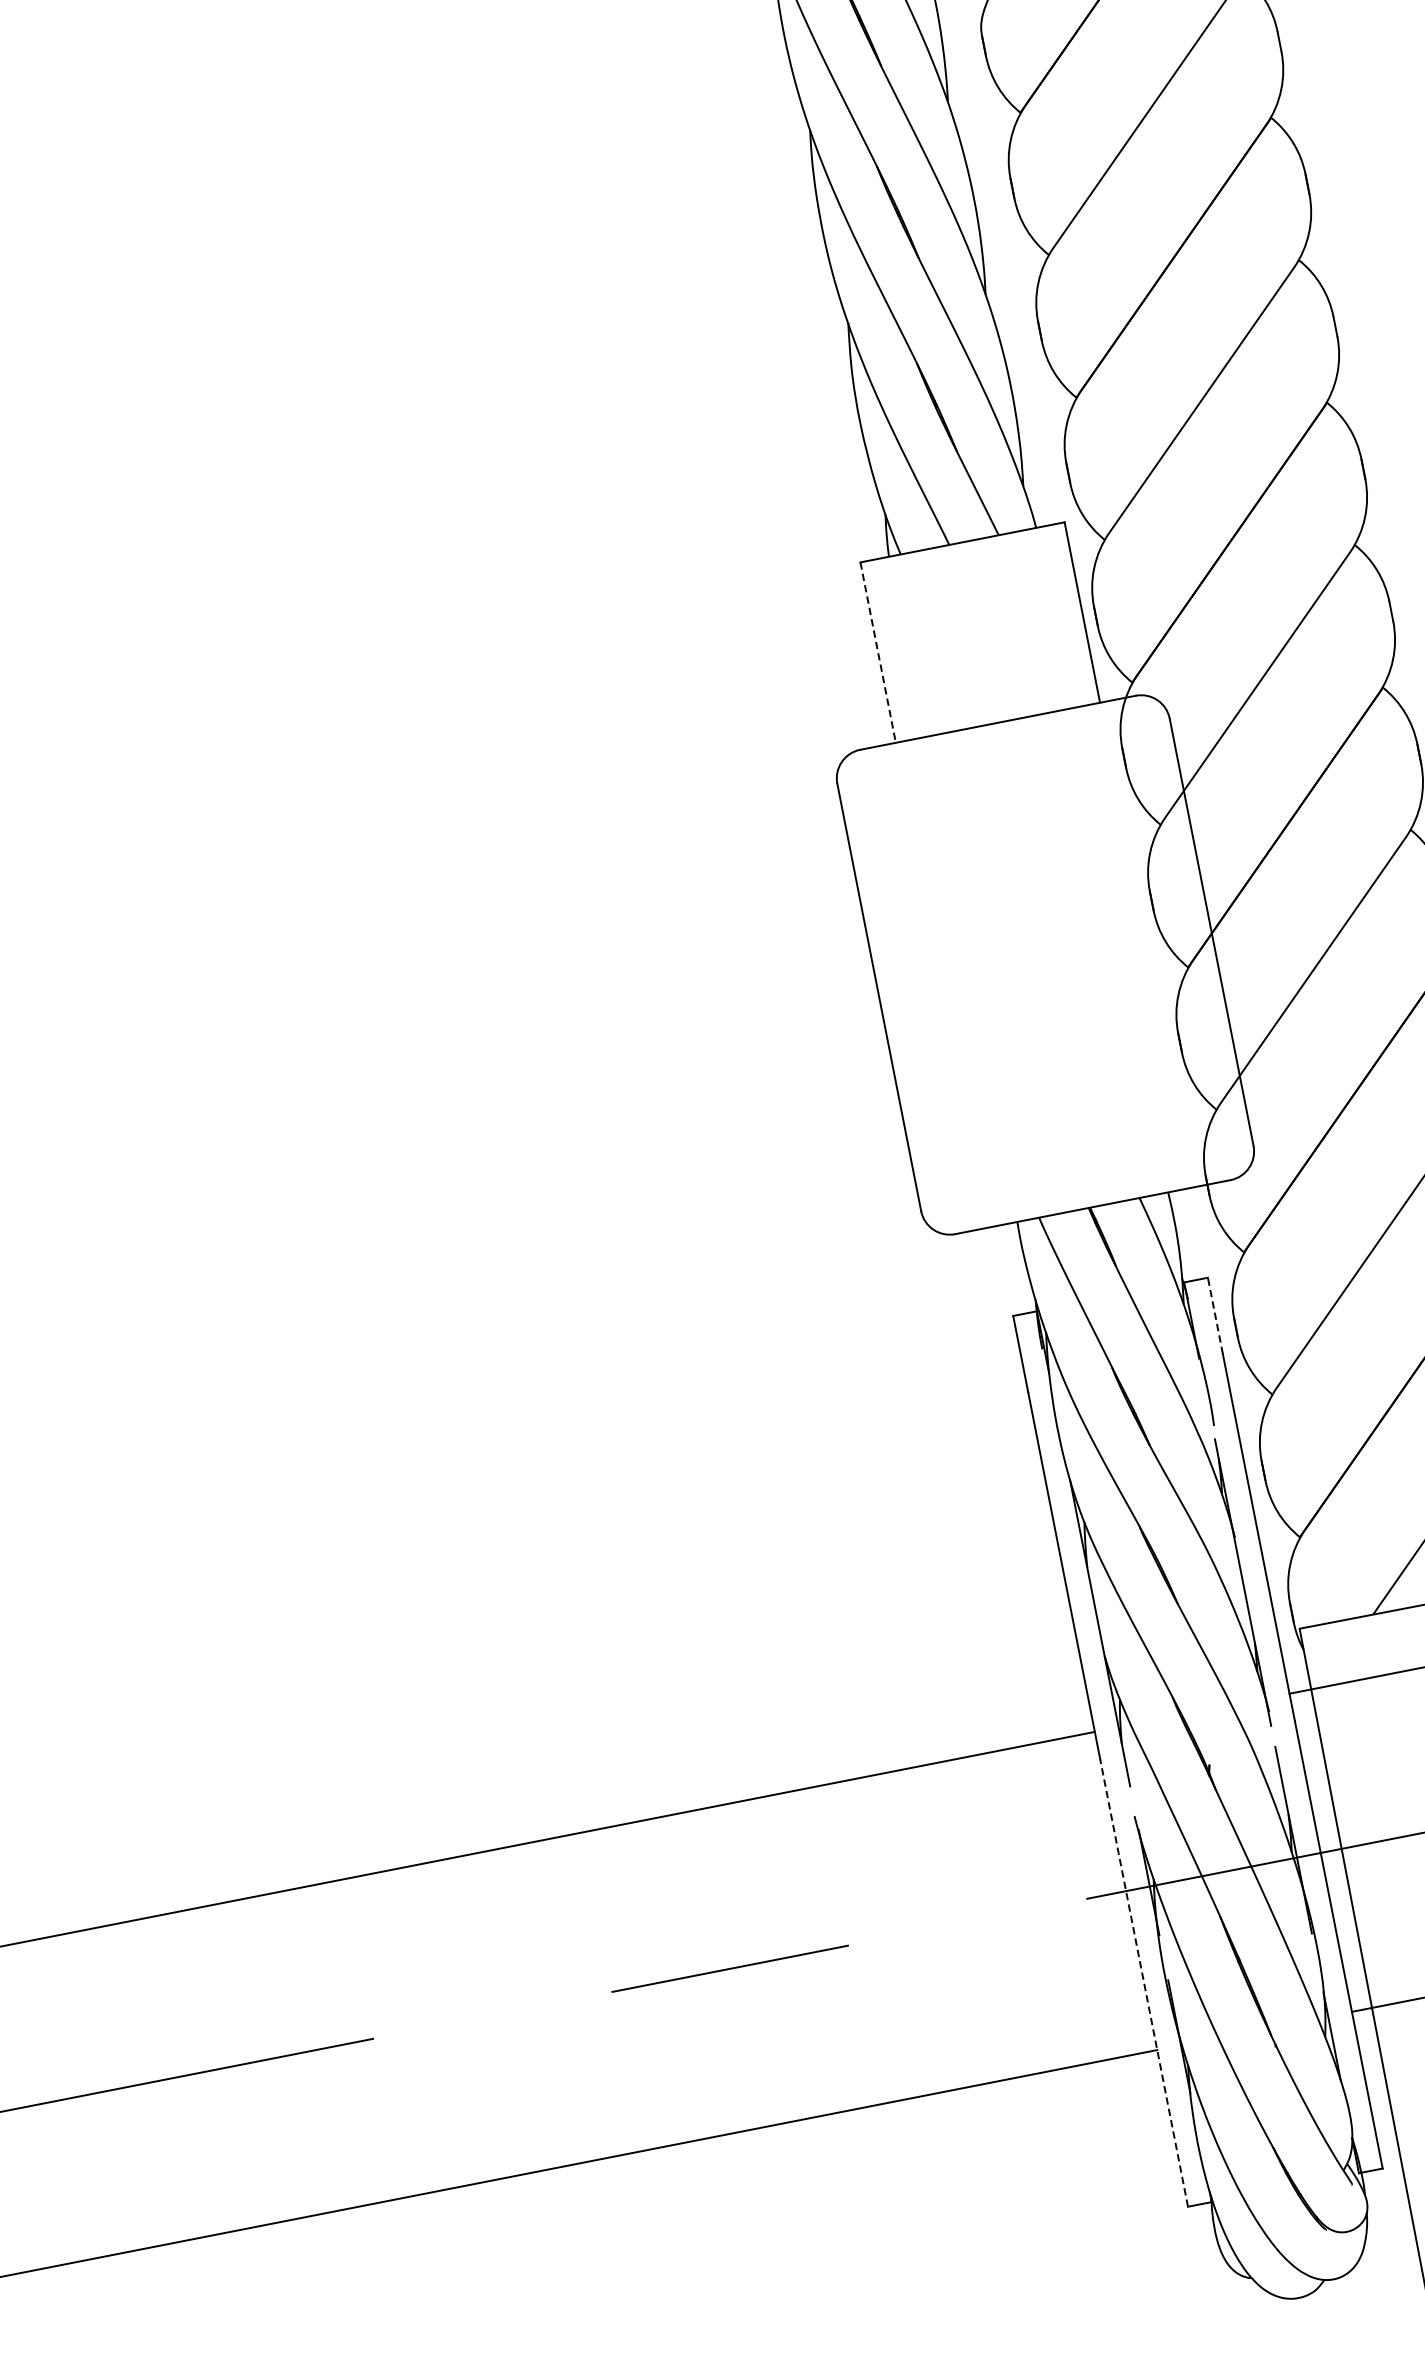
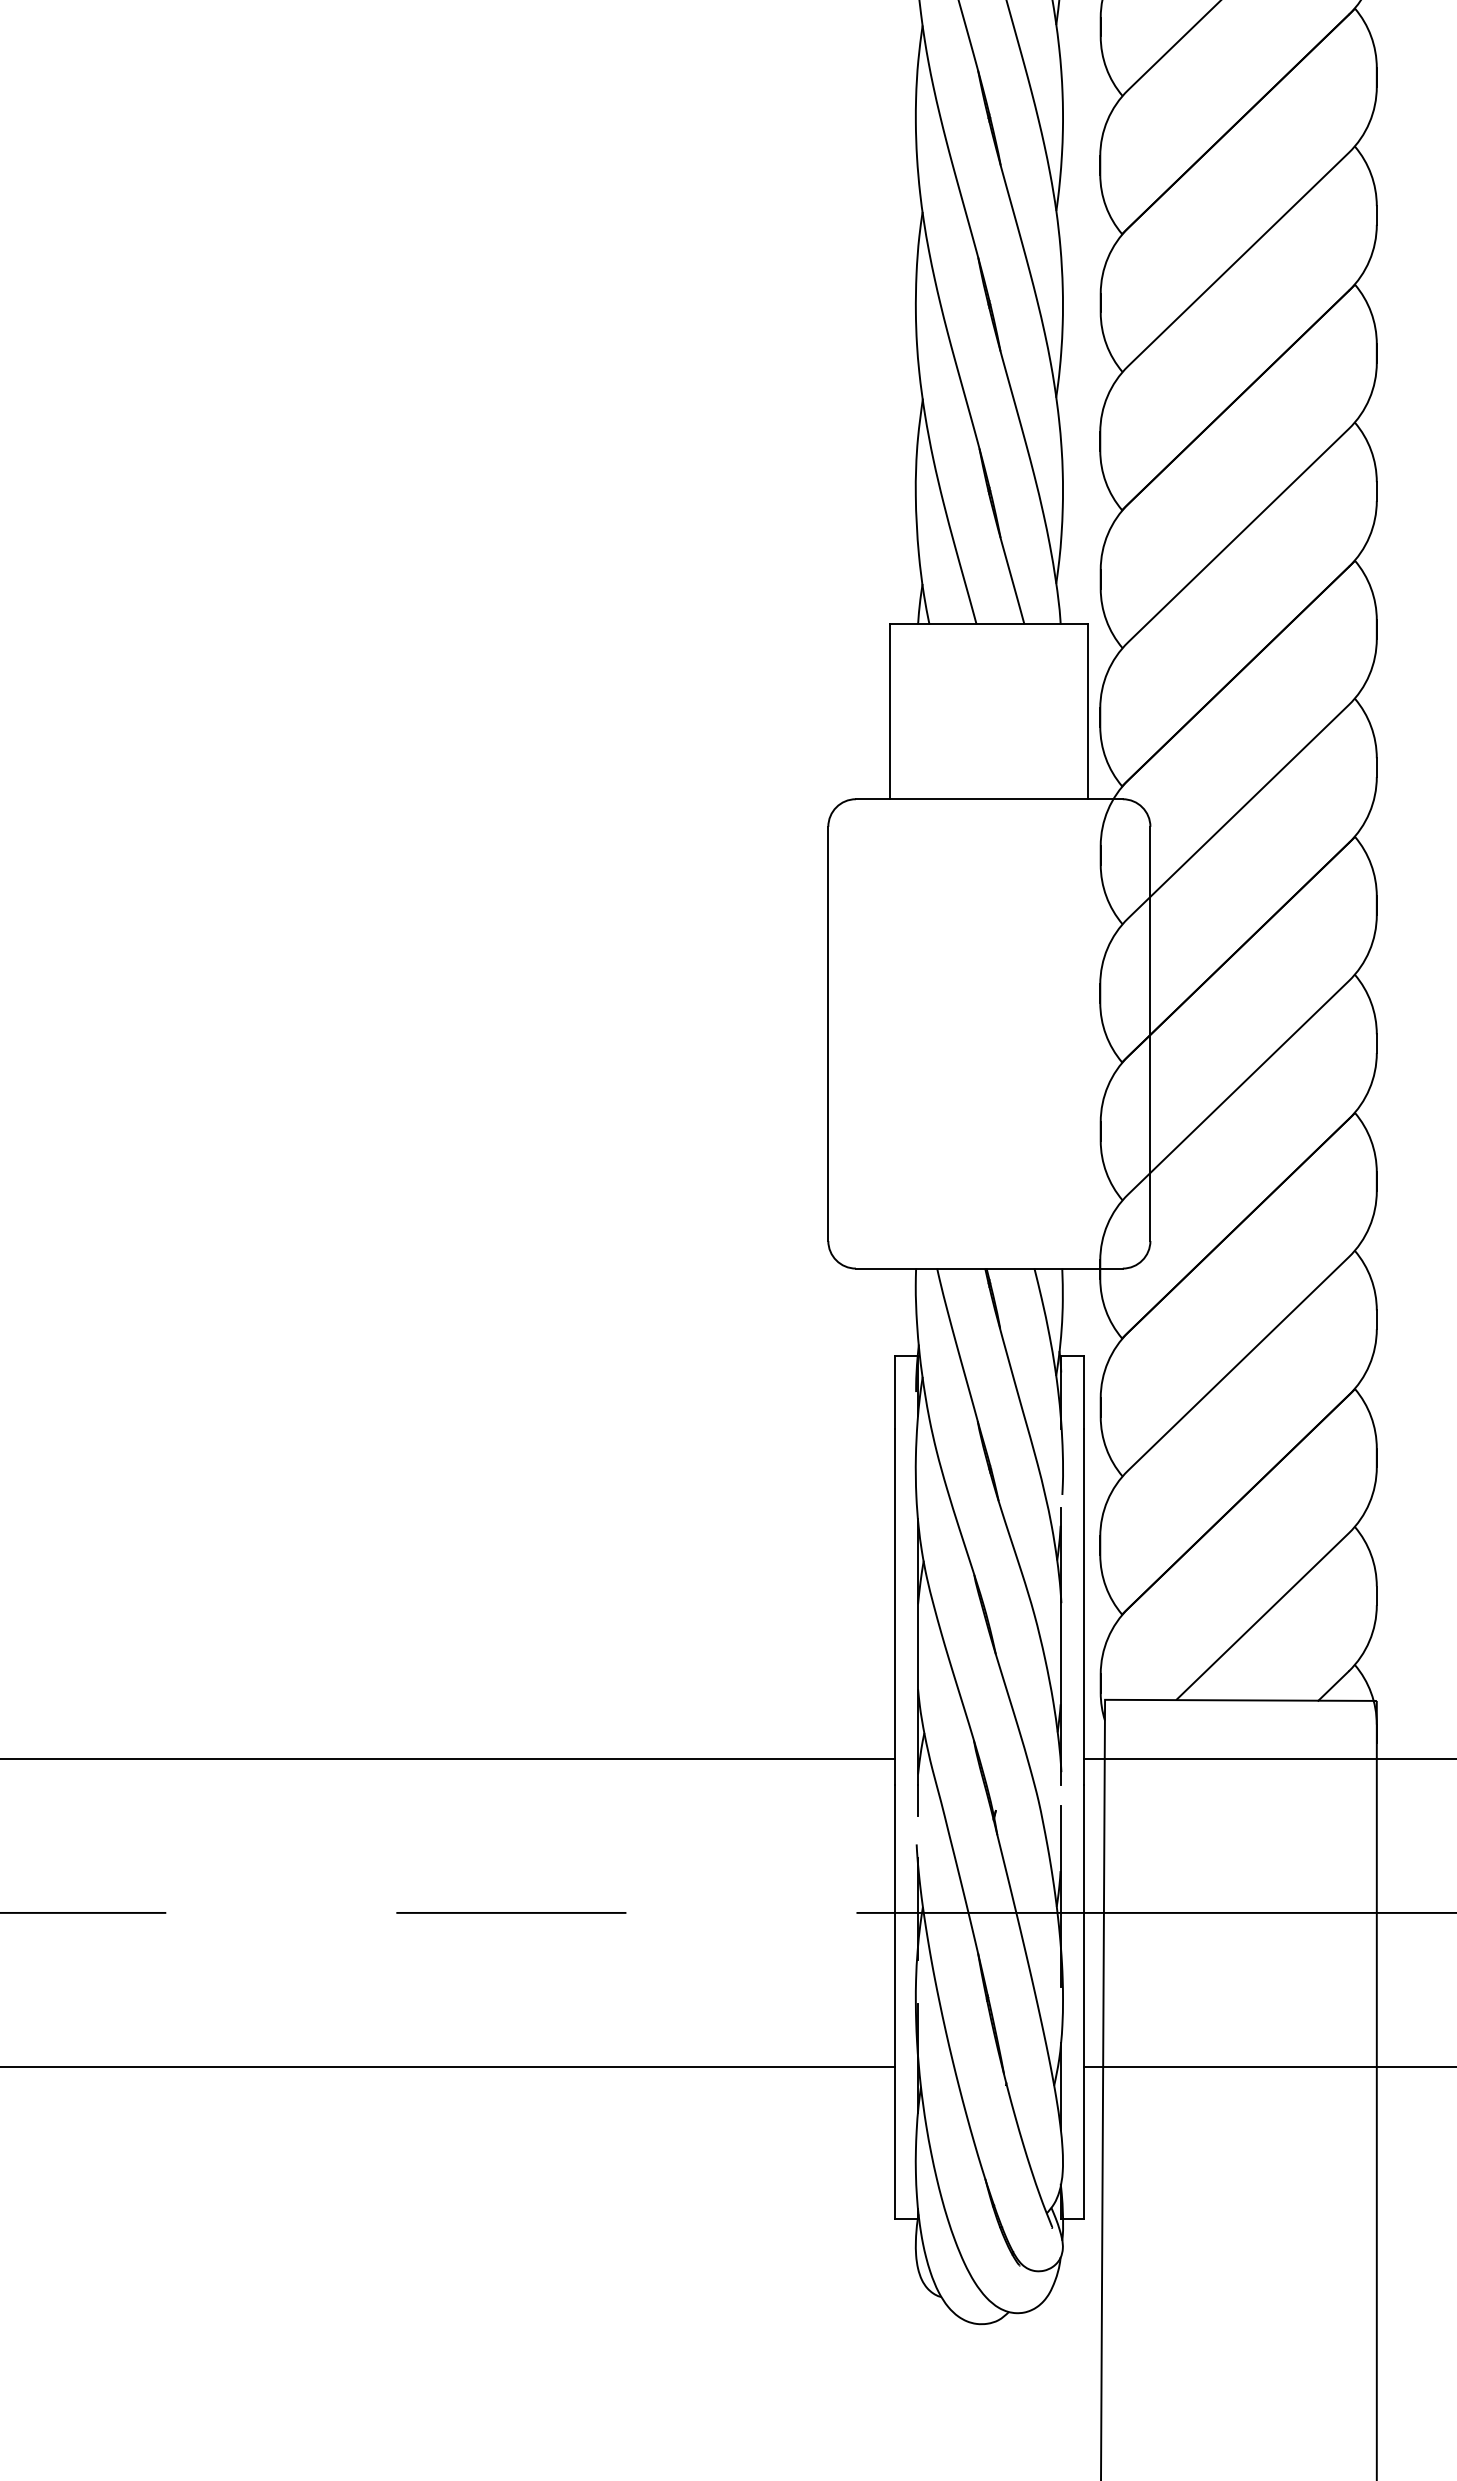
line: (878, 653) -> (890, 712), dashed -> solid
line: (1215, 1315) -> (1083, 1392), dashed -> solid
line: (1144, 1983) -> (895, 2002), dashed -> solid

